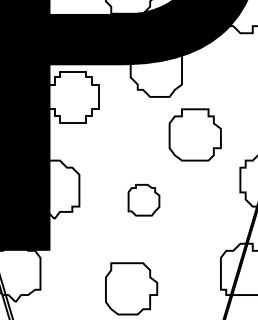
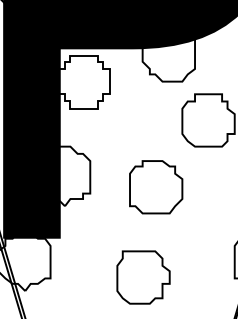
part: (143, 199) -> (155, 186), size x1.67

